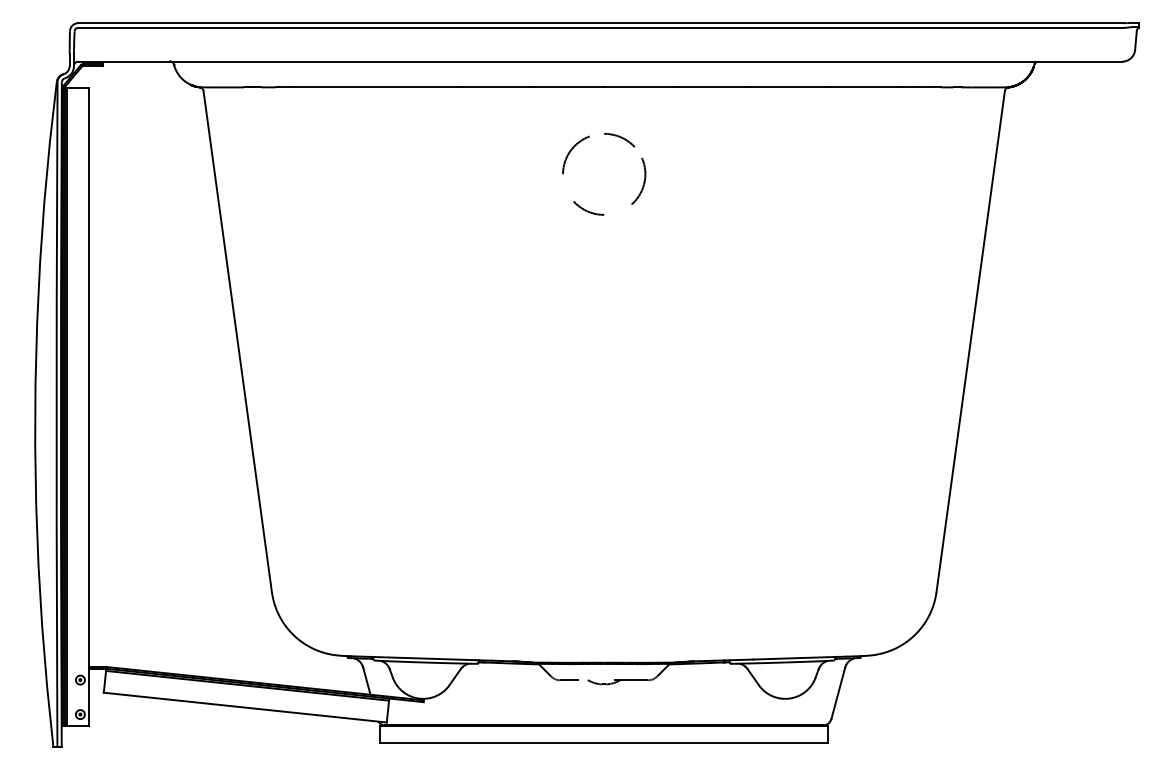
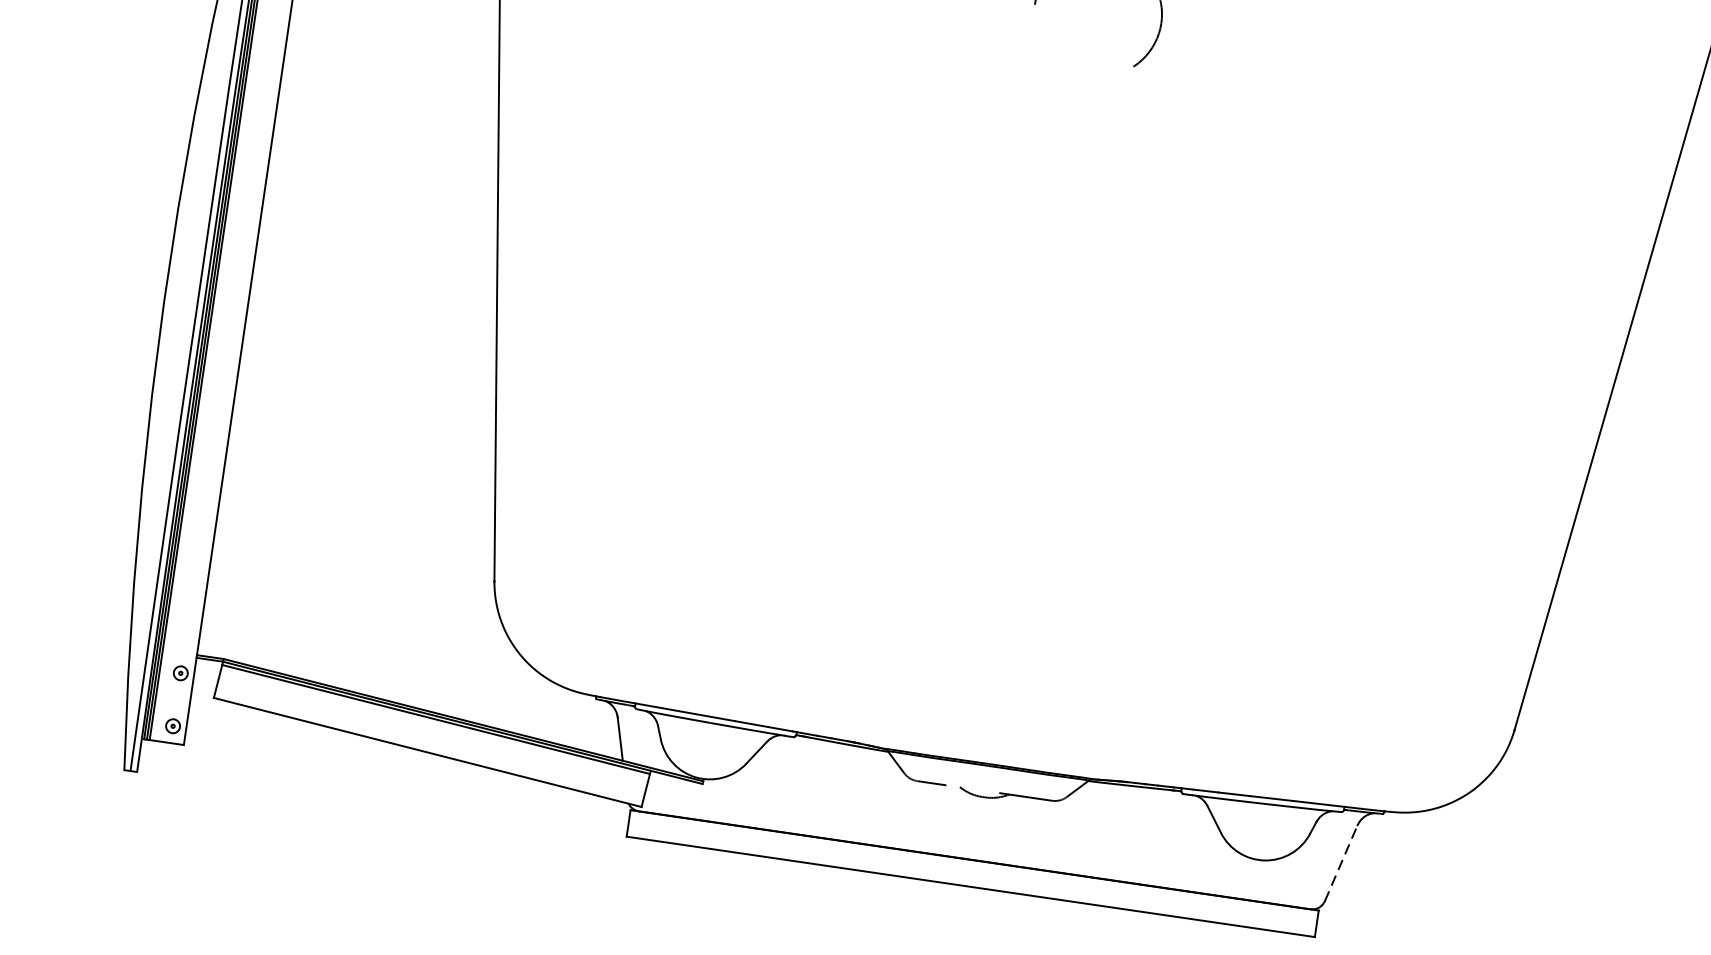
curve: (588, 210) -> (1065, 66), removed
line: (838, 693) -> (1341, 863), solid -> dashed

